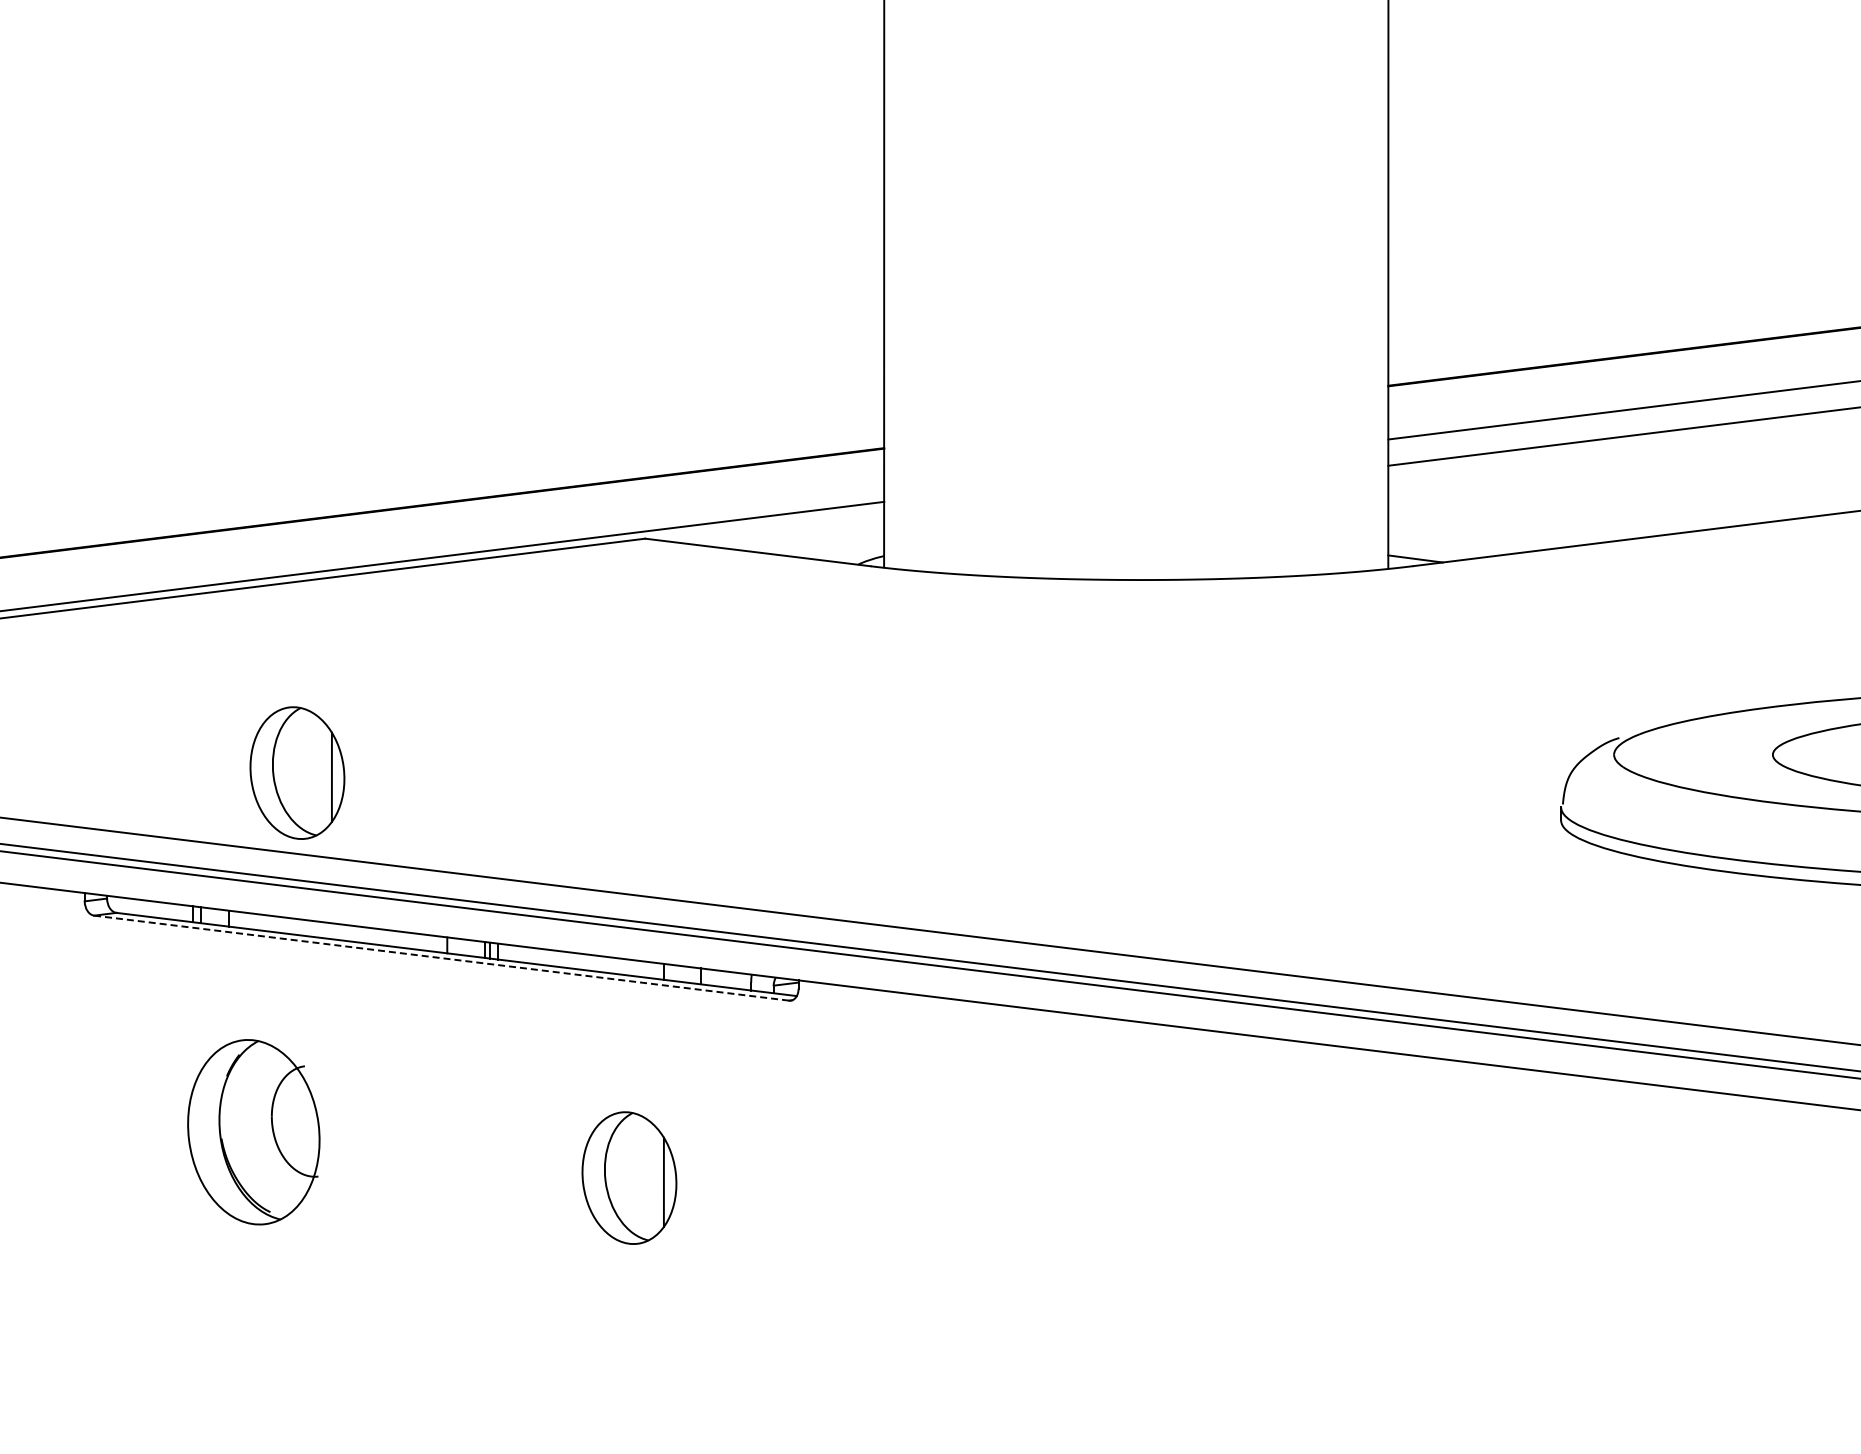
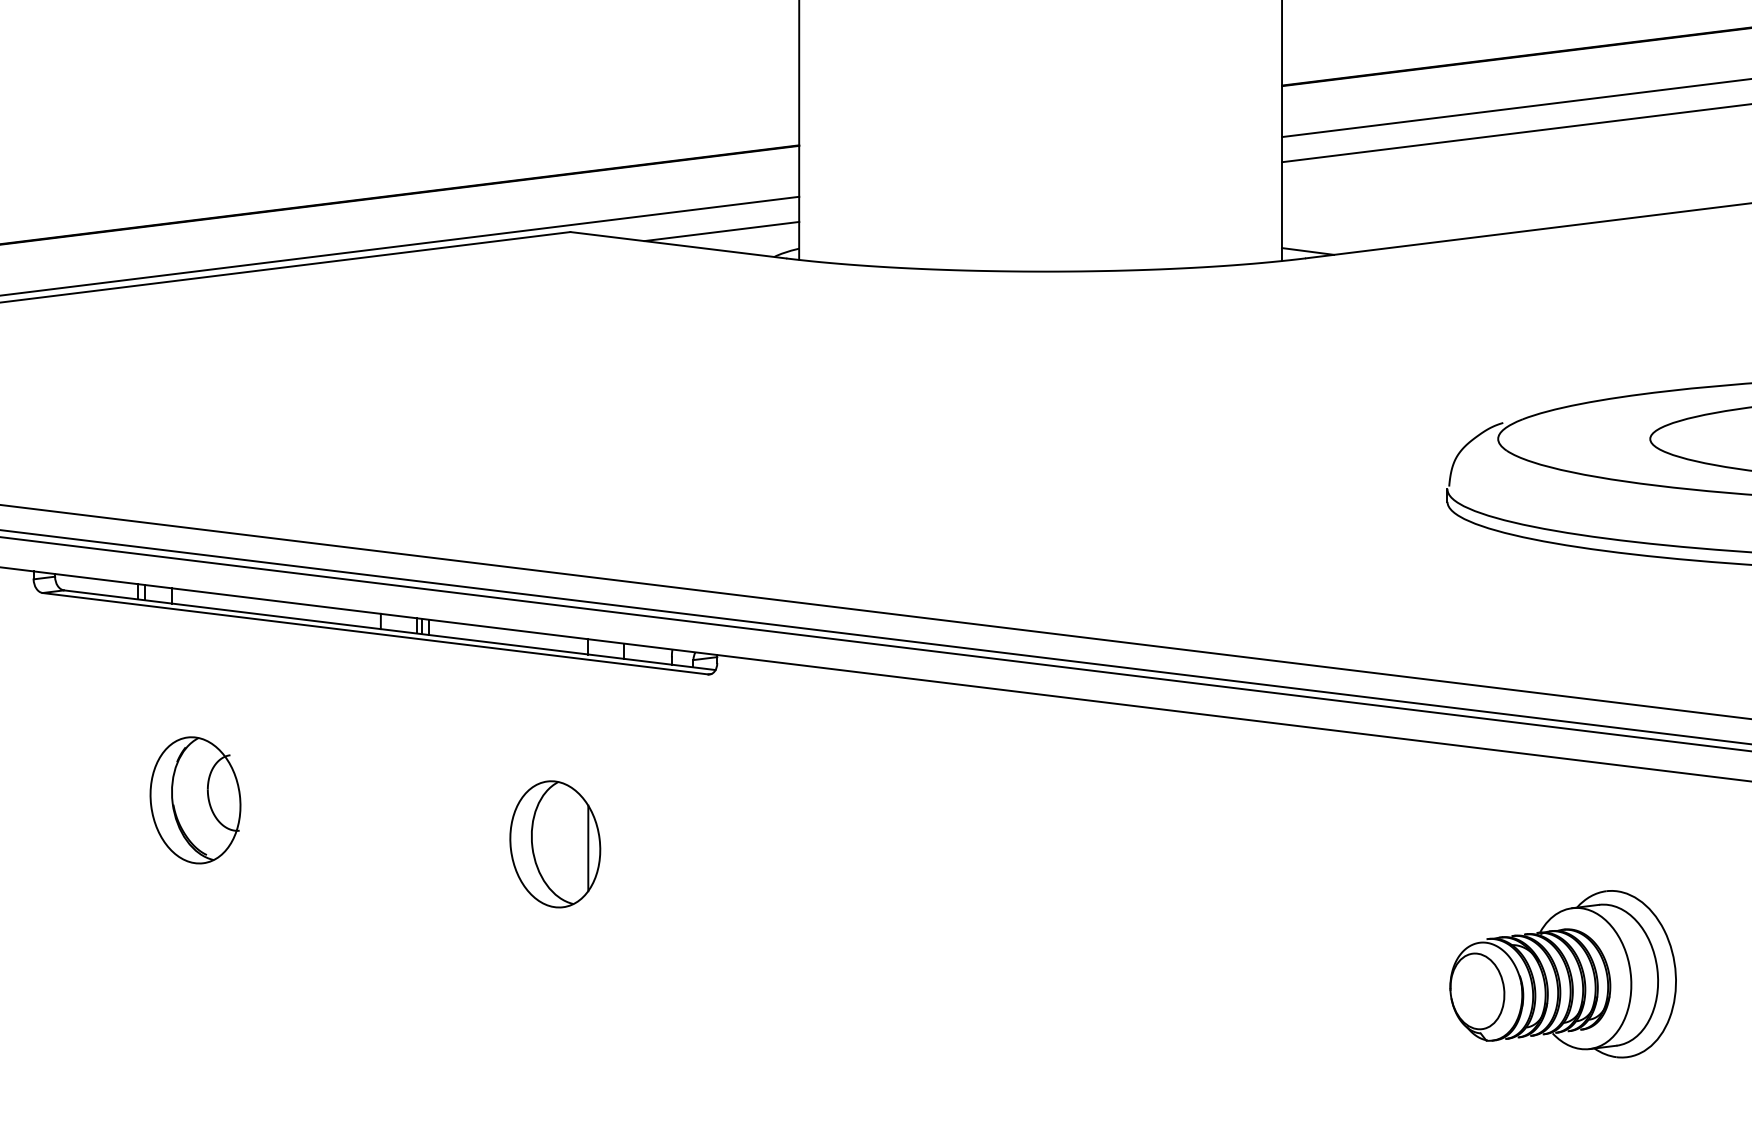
line: (803, 538) -> (721, 231), added
part: (297, 772) -> (237, 455), removed
line: (442, 958) -> (376, 634), dashed -> solid
part: (253, 1131) -> (195, 799), size x0.71
part: (1681, 1313) -> (1562, 974), added

